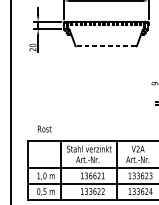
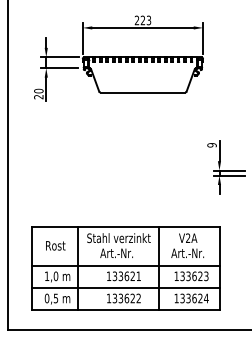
line: (105, 46) -> (142, 92), dashed -> solid
text: (44, 128) -> (55, 245), moved
text: (90, 176) -> (120, 276), 136621 -> 133621

